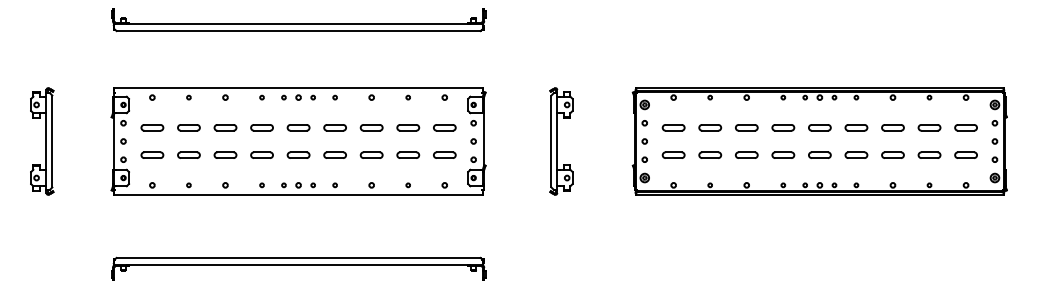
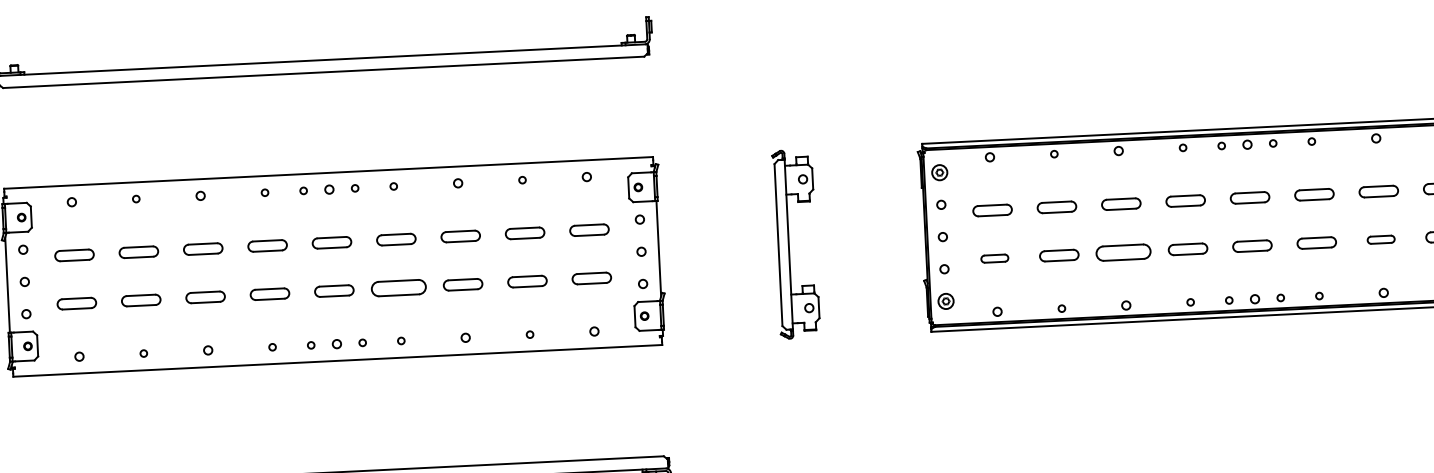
part: (334, 154) -> (397, 286), size x1.4
part: (673, 154) -> (994, 257), size x0.7
part: (746, 154) -> (1123, 251), size x1.4
part: (892, 154) -> (1380, 238), size x0.7

